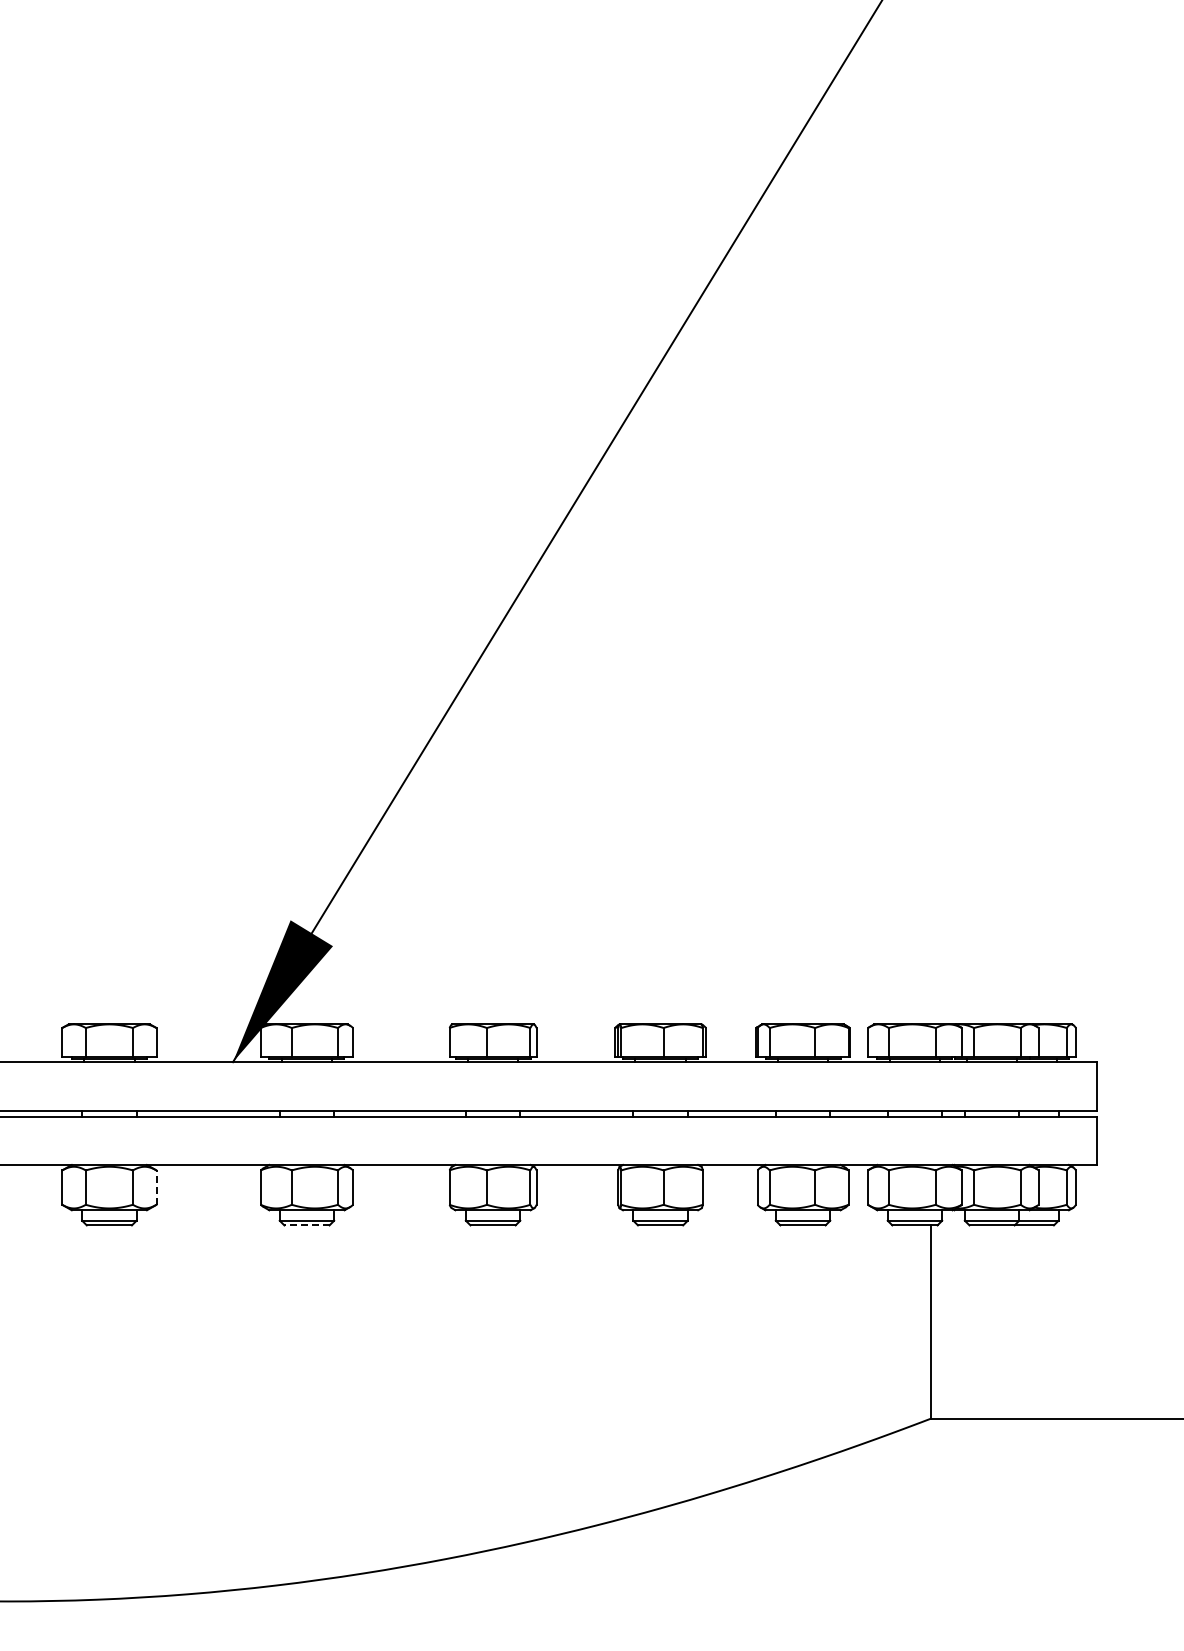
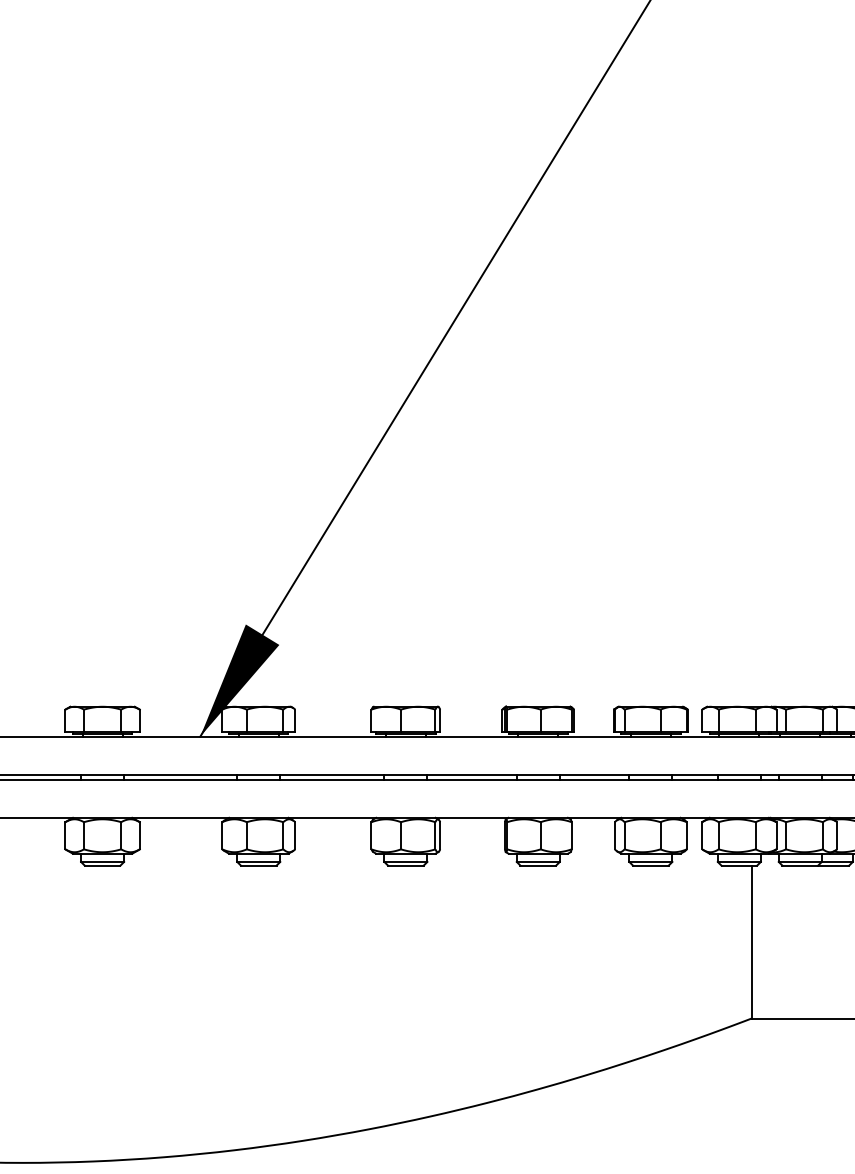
line: (156, 1187) -> (139, 835), dashed -> solid
line: (306, 1225) -> (258, 865), dashed -> solid

